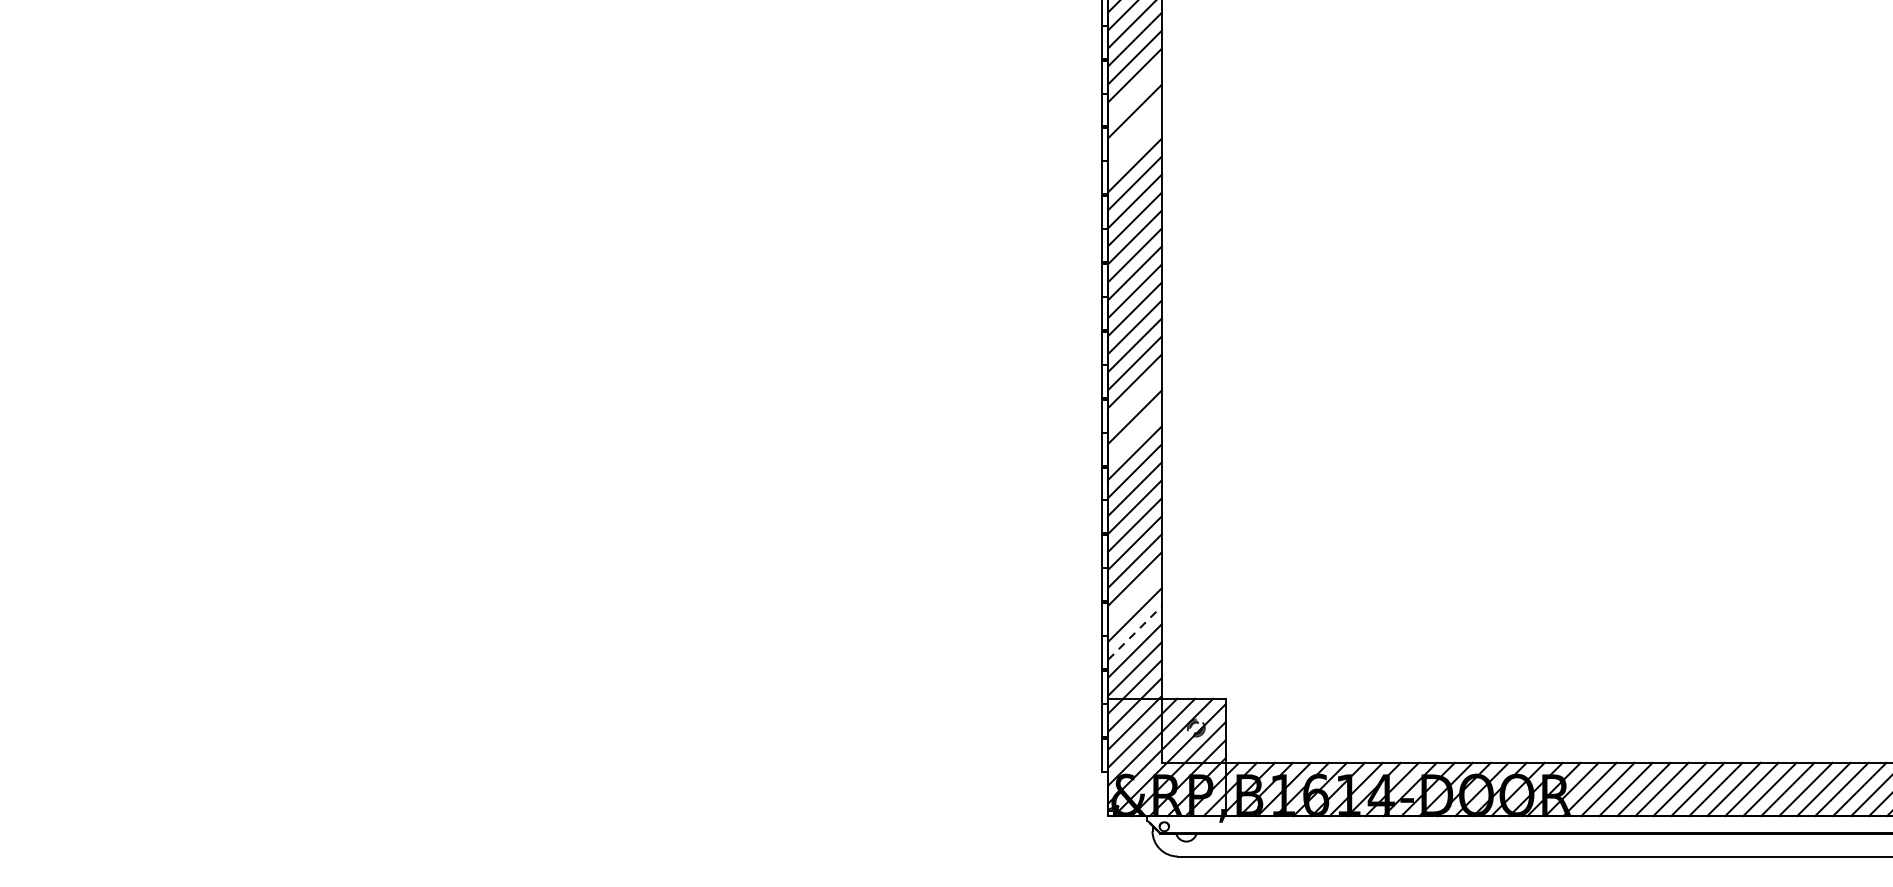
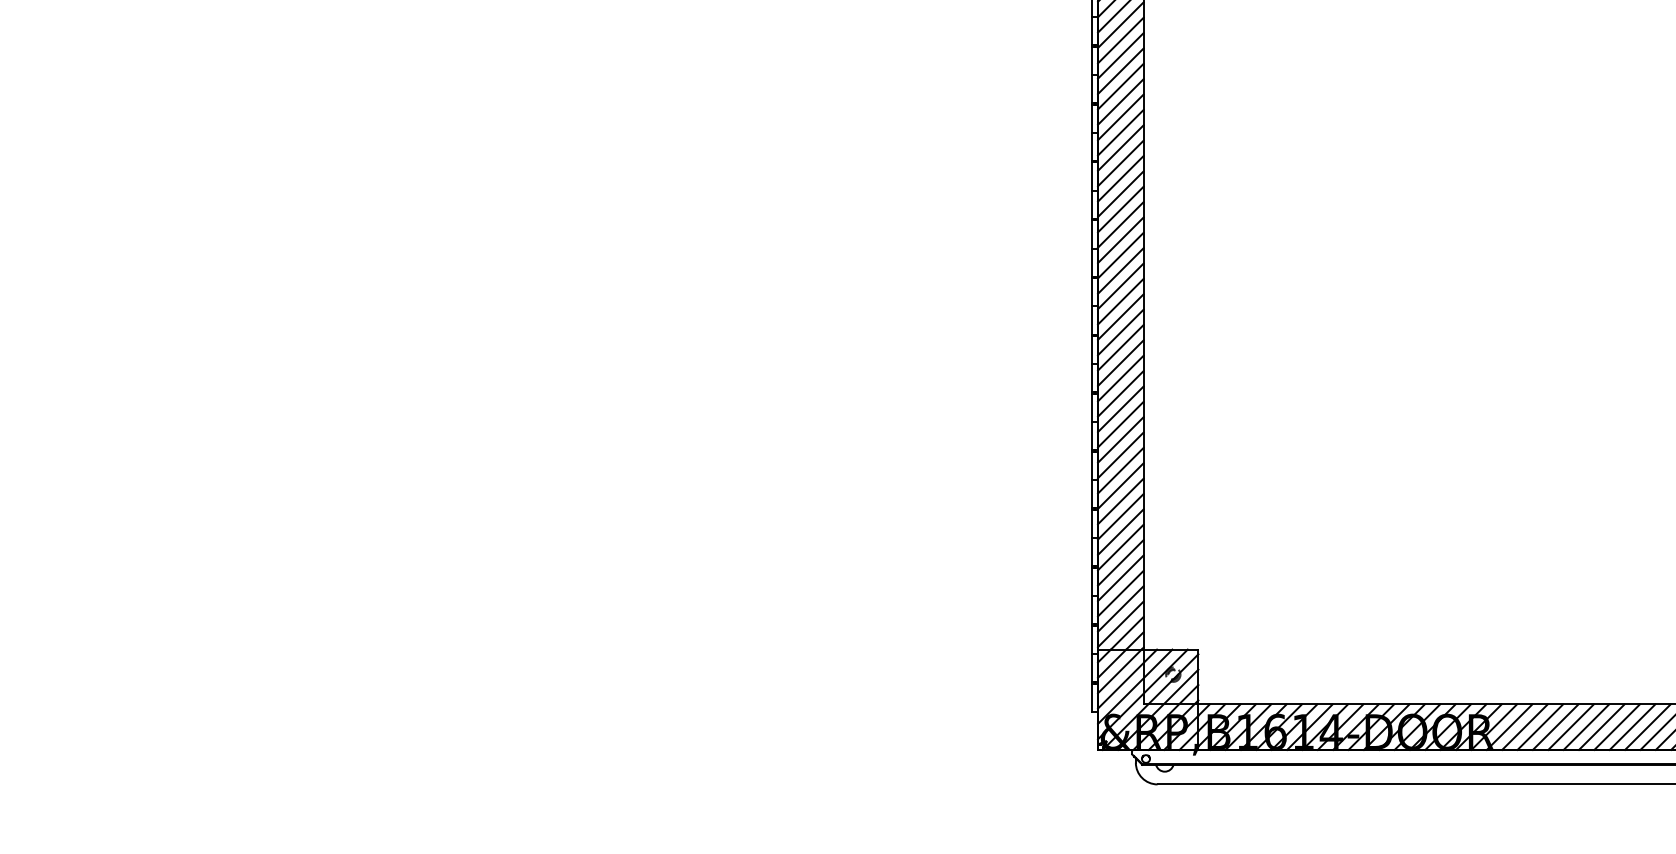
line: (1134, 93) -> (1120, 132), added
line: (1134, 129) -> (1120, 163), added
line: (1134, 147) -> (1120, 178), added
line: (1134, 398) -> (1120, 393), added
line: (1134, 435) -> (1120, 424), added
line: (1134, 596) -> (1120, 562), added
line: (1135, 633) -> (1121, 593), dashed -> solid

